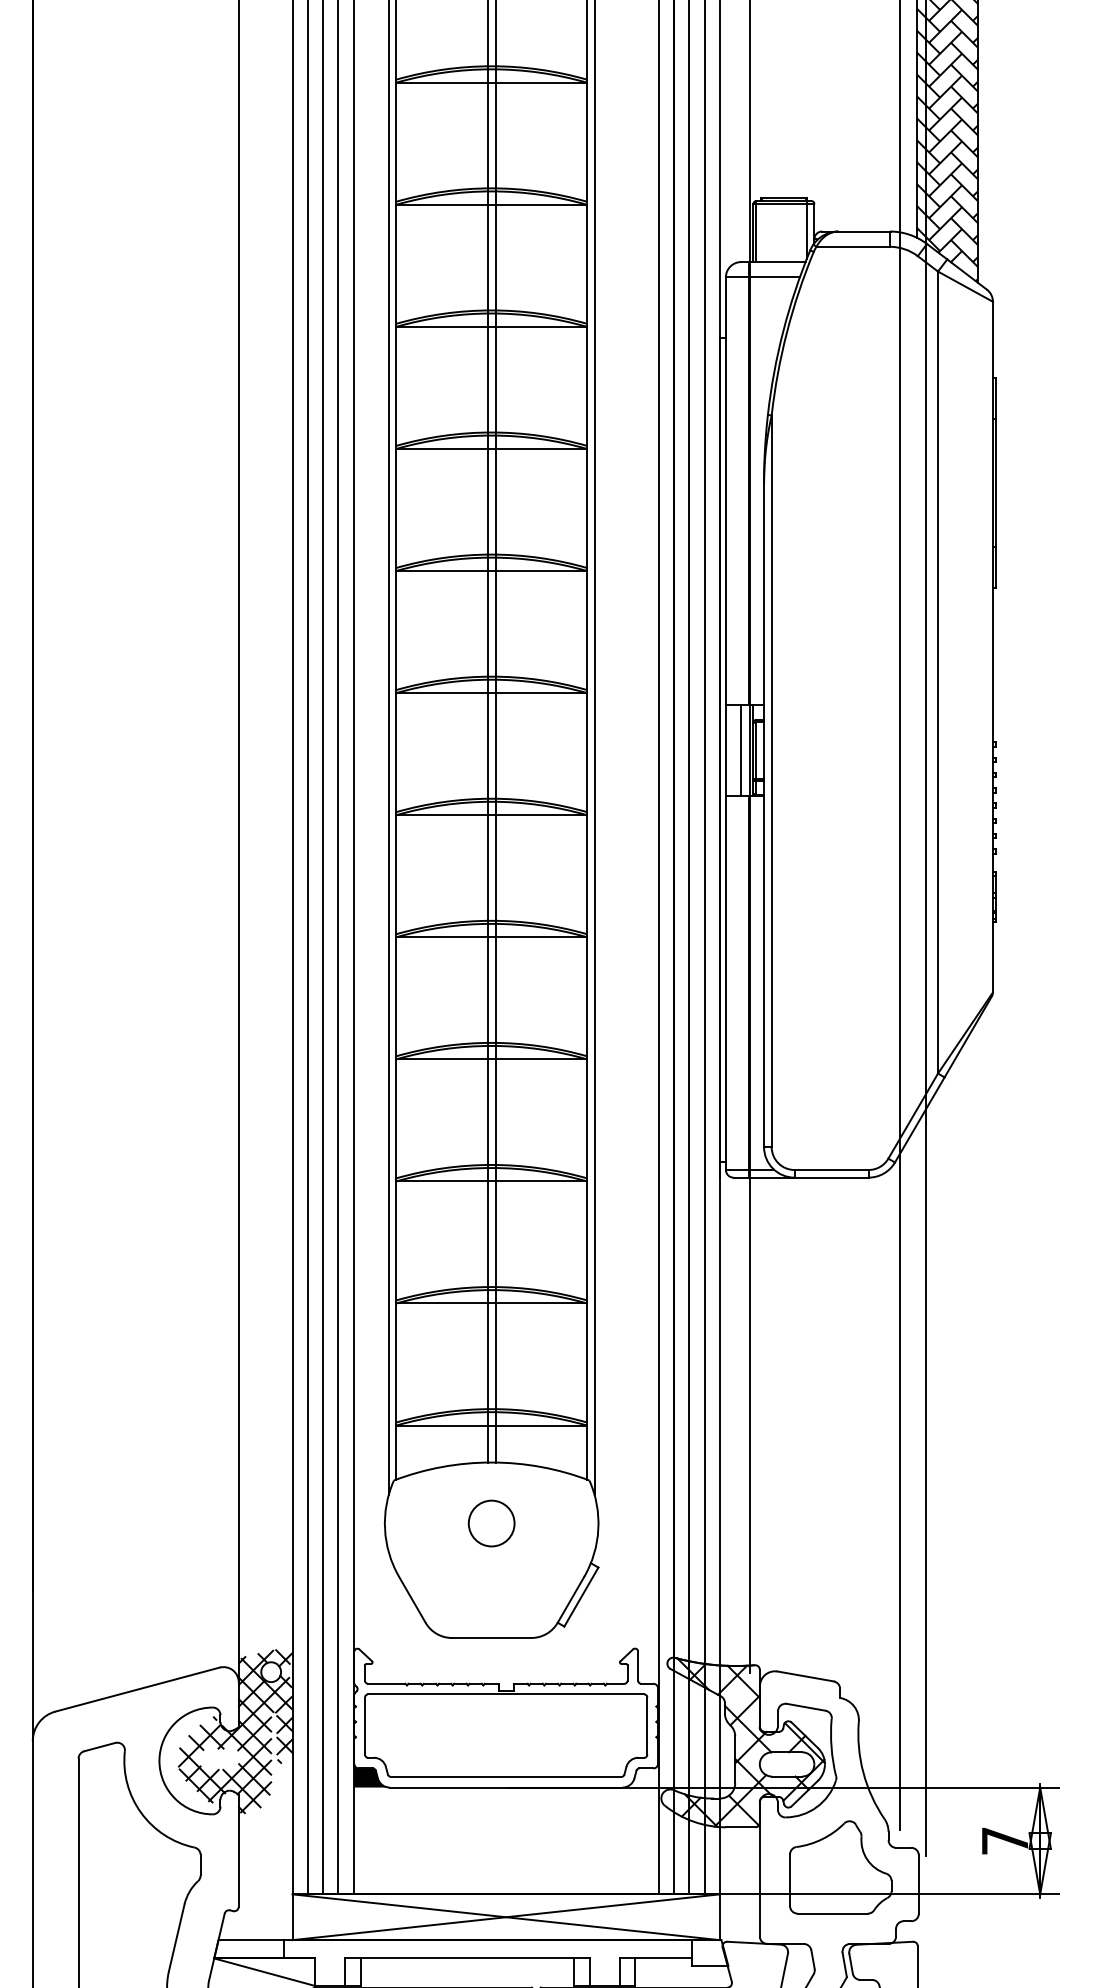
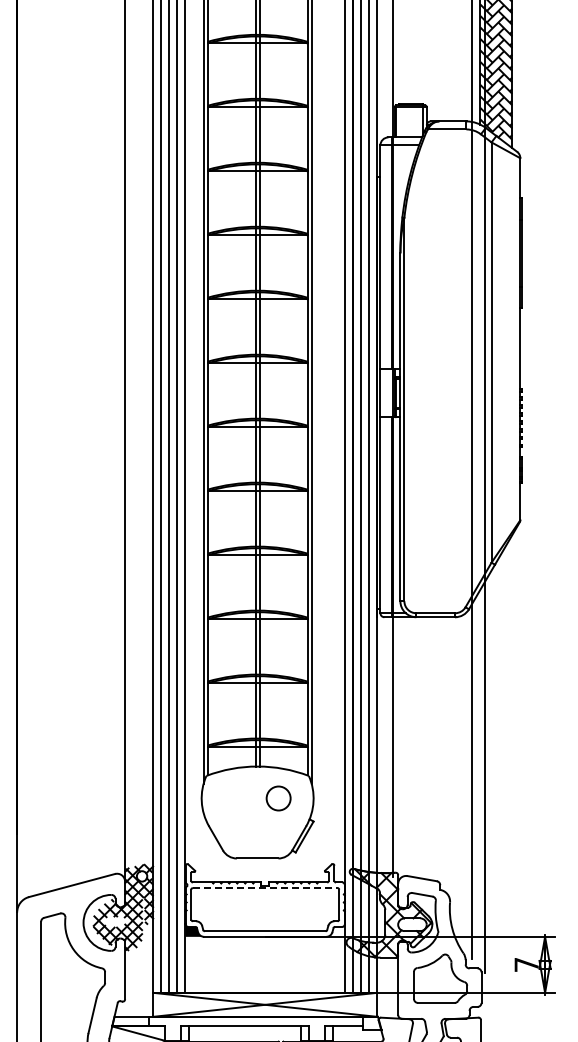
line: (741, 750) -> (388, 393), removed
circle: (491, 1523) -> (278, 798), moved
line: (506, 1695) -> (265, 888), solid -> dashed

